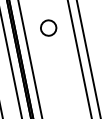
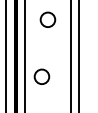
circle: (53, 88) -> (41, 76), added

